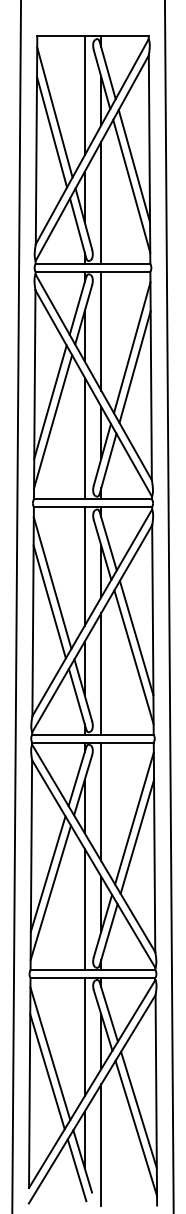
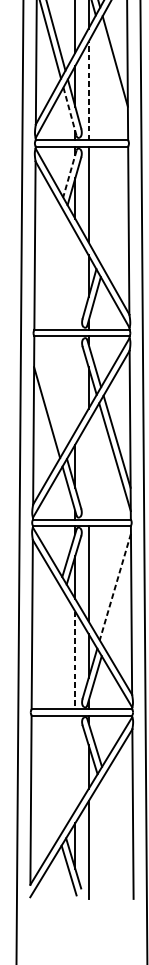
line: (131, 185) -> (112, 77), removed
line: (101, 202) -> (88, 90), solid -> dashed
line: (78, 228) -> (70, 111), solid -> dashed
line: (77, 306) -> (69, 174), solid -> dashed
line: (131, 347) -> (112, 207), removed
line: (134, 366) -> (115, 222), removed
line: (50, 401) -> (47, 251), removed
line: (53, 421) -> (50, 267), removed
line: (84, 438) -> (75, 280), removed
line: (84, 566) -> (75, 384), removed
line: (52, 582) -> (49, 396), removed
line: (101, 673) -> (88, 470), removed
line: (134, 818) -> (115, 587), solid -> dashed
line: (137, 836) -> (117, 601), removed
line: (47, 873) -> (45, 631), removed
line: (50, 892) -> (47, 646), removed
line: (84, 909) -> (75, 660), solid -> dashed
line: (84, 1037) -> (75, 763), removed
line: (50, 1053) -> (47, 776), removed
line: (47, 1071) -> (45, 790), removed
line: (138, 1109) -> (118, 821), removed
line: (136, 1127) -> (116, 836), removed

